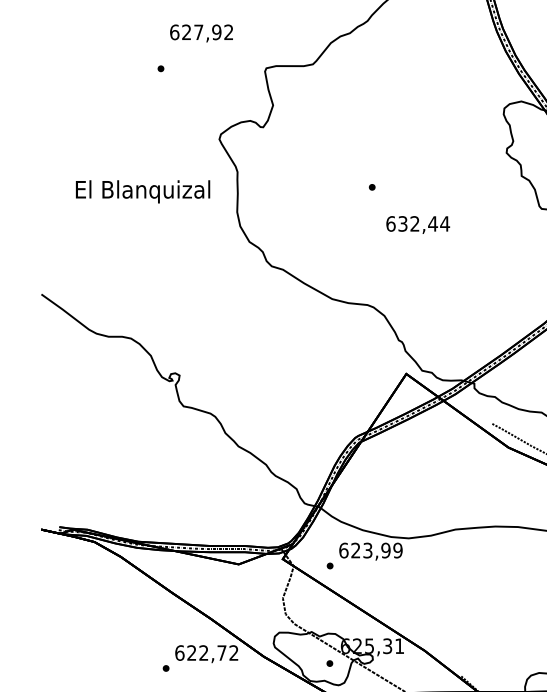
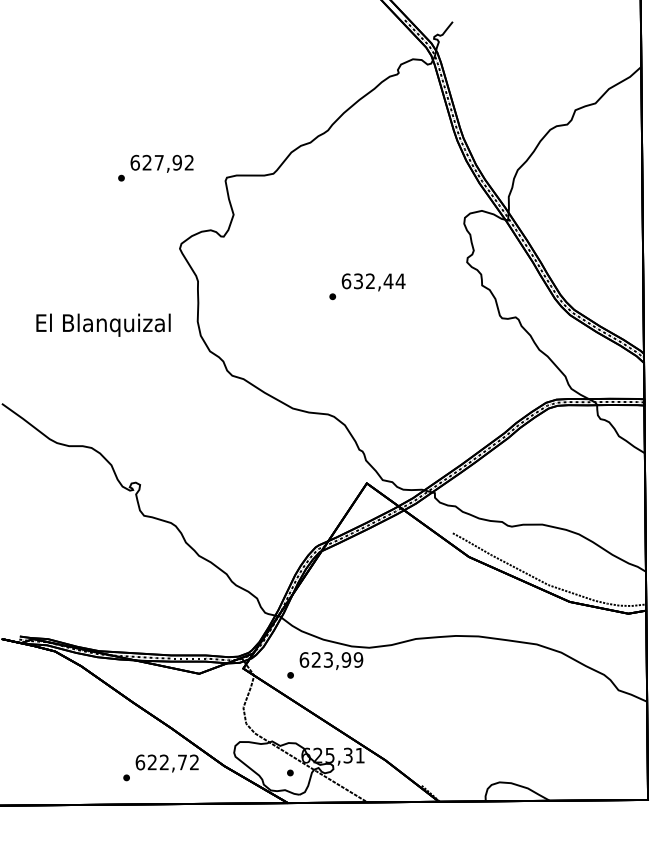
text: (200, 33) -> (161, 163), moved
text: (142, 191) -> (103, 324), moved
text: (417, 225) -> (373, 282), moved

